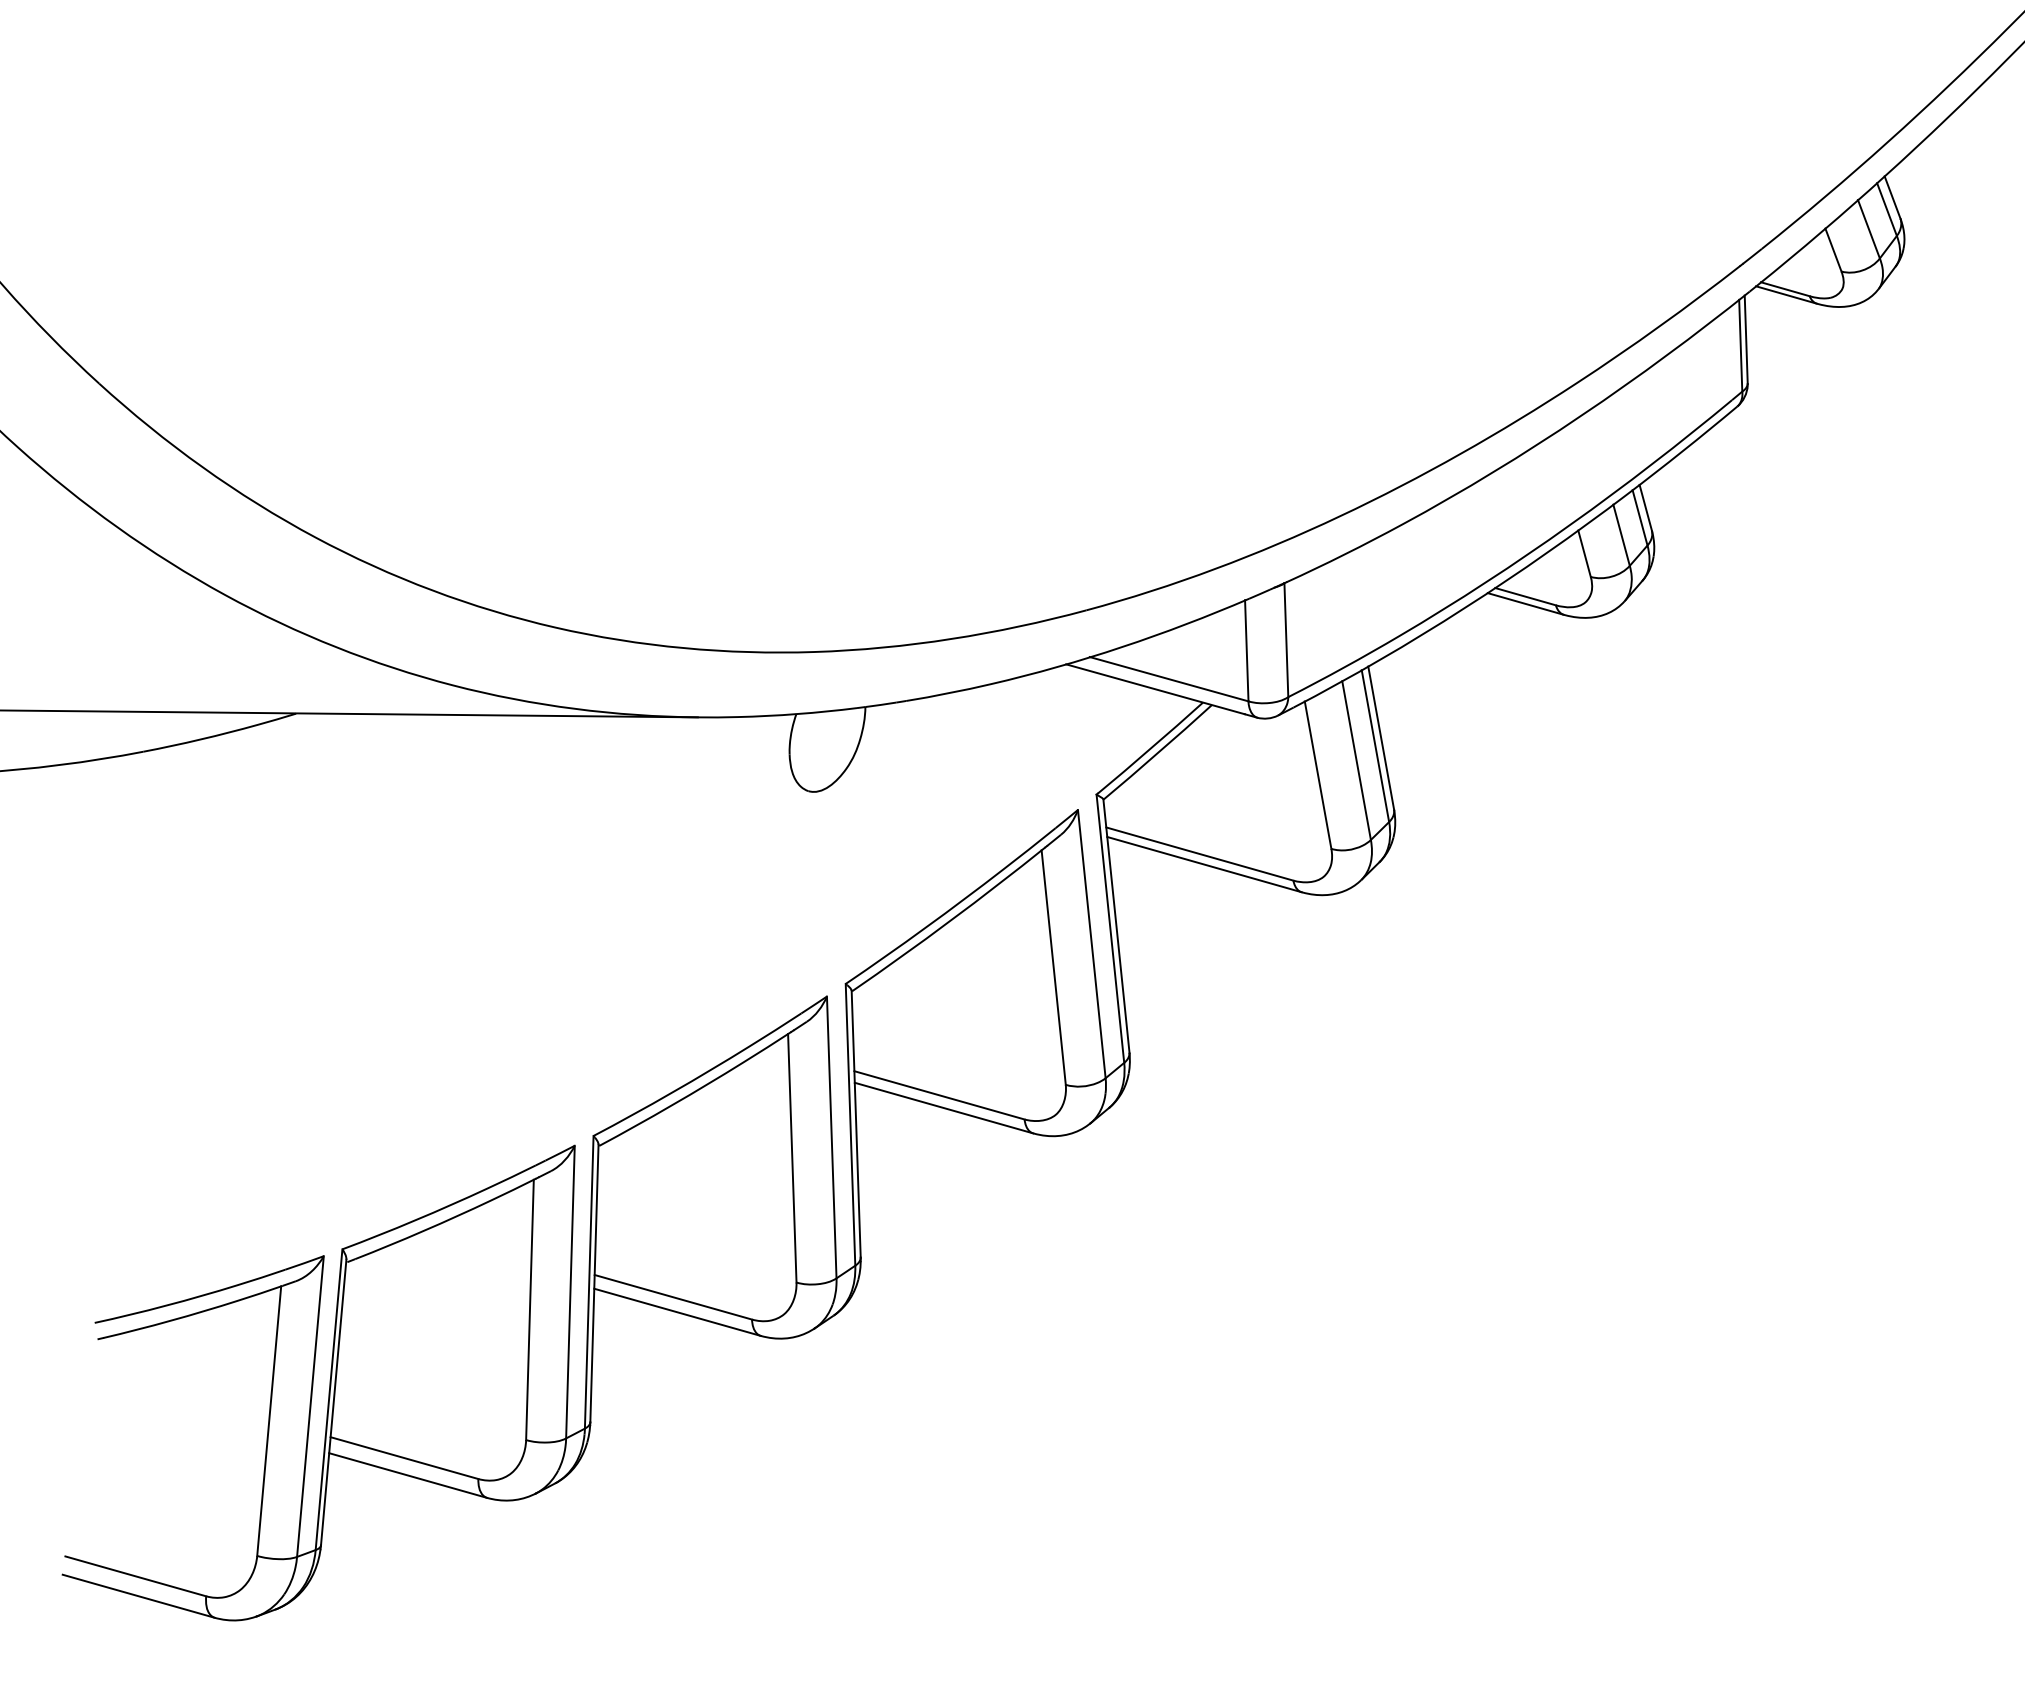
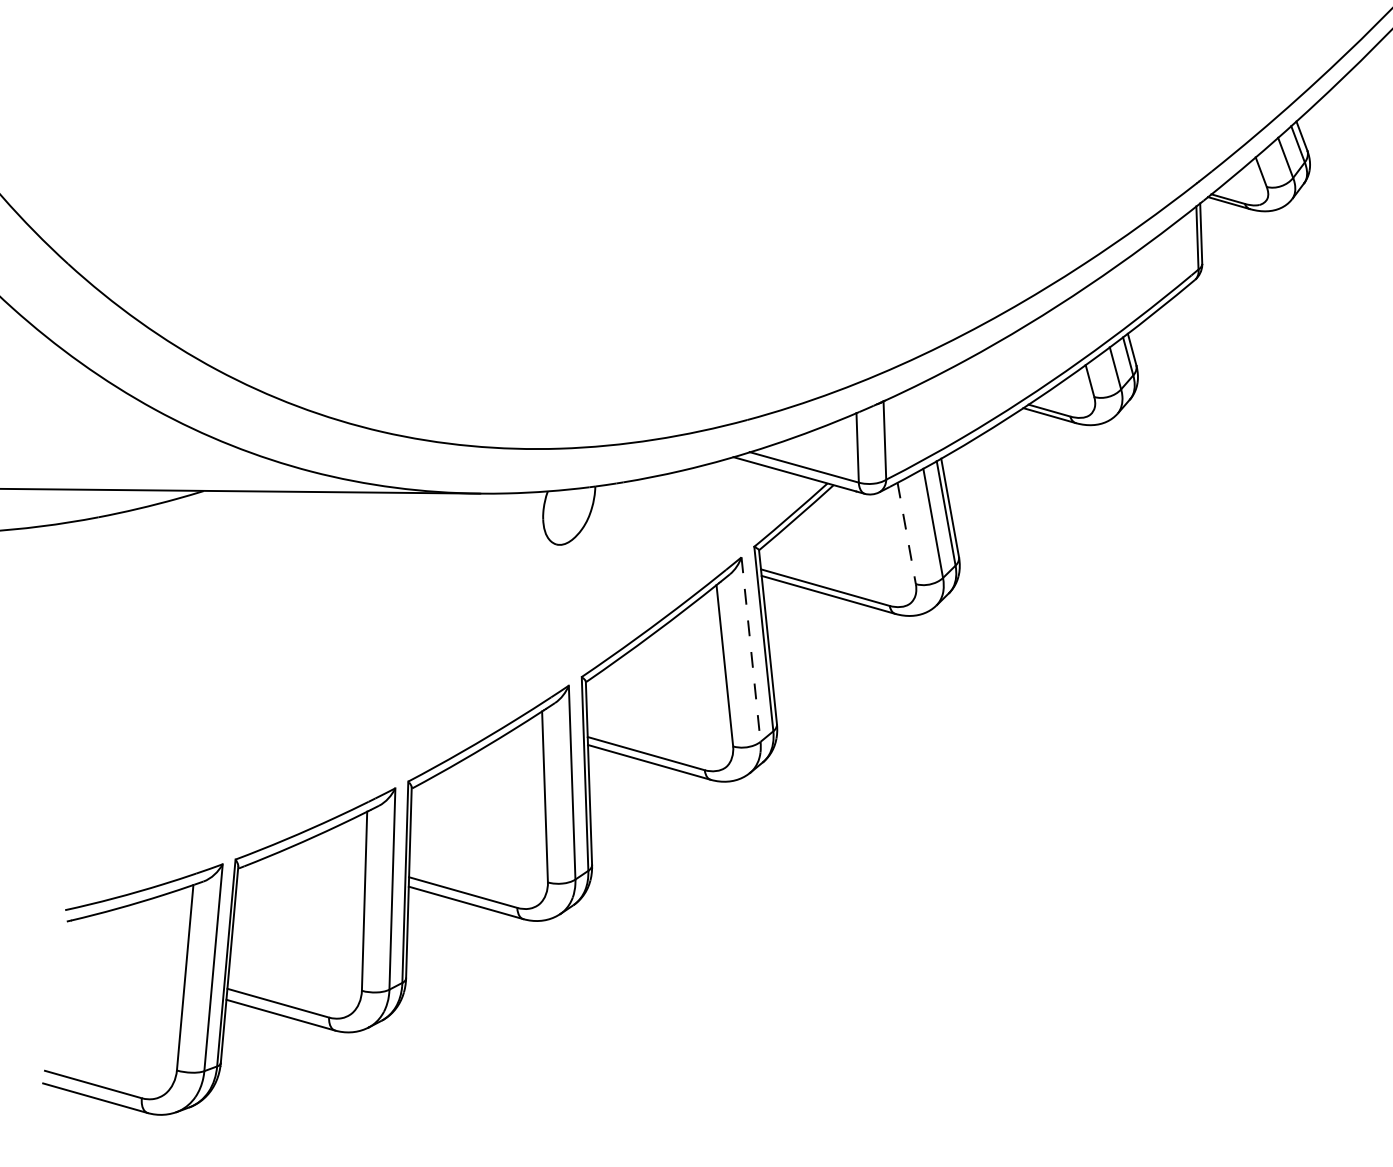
line: (1317, 775) -> (906, 533), solid -> dashed
line: (1092, 943) -> (751, 649), solid -> dashed

